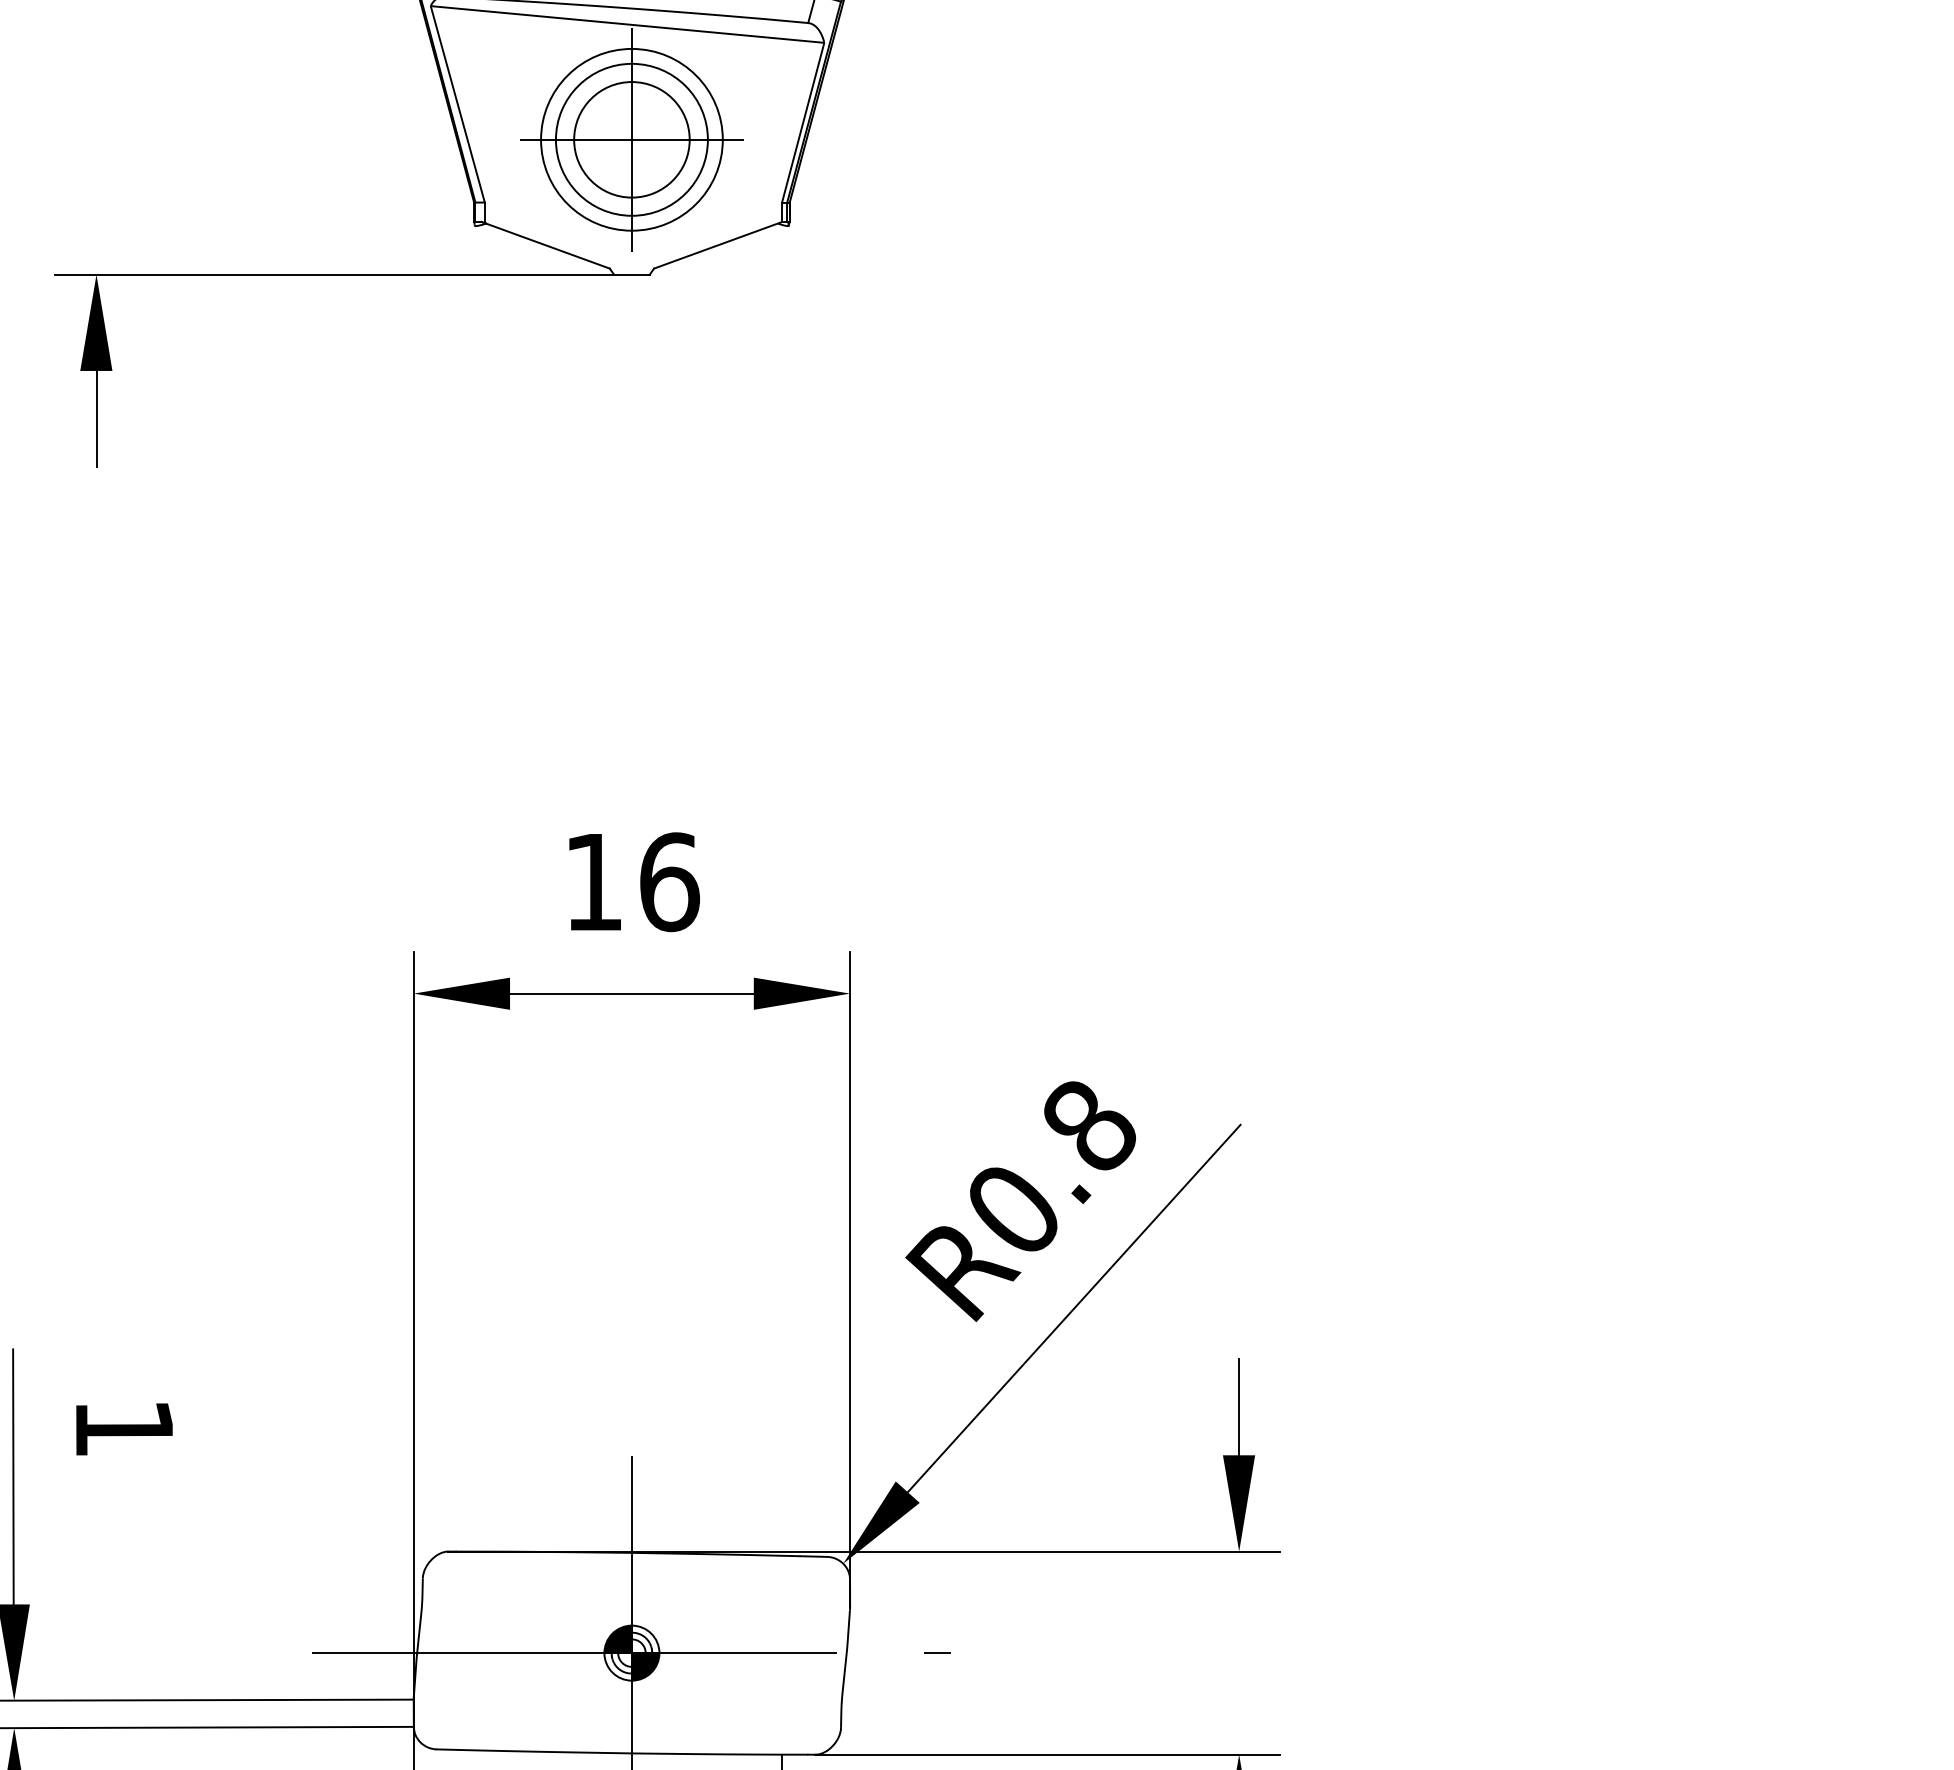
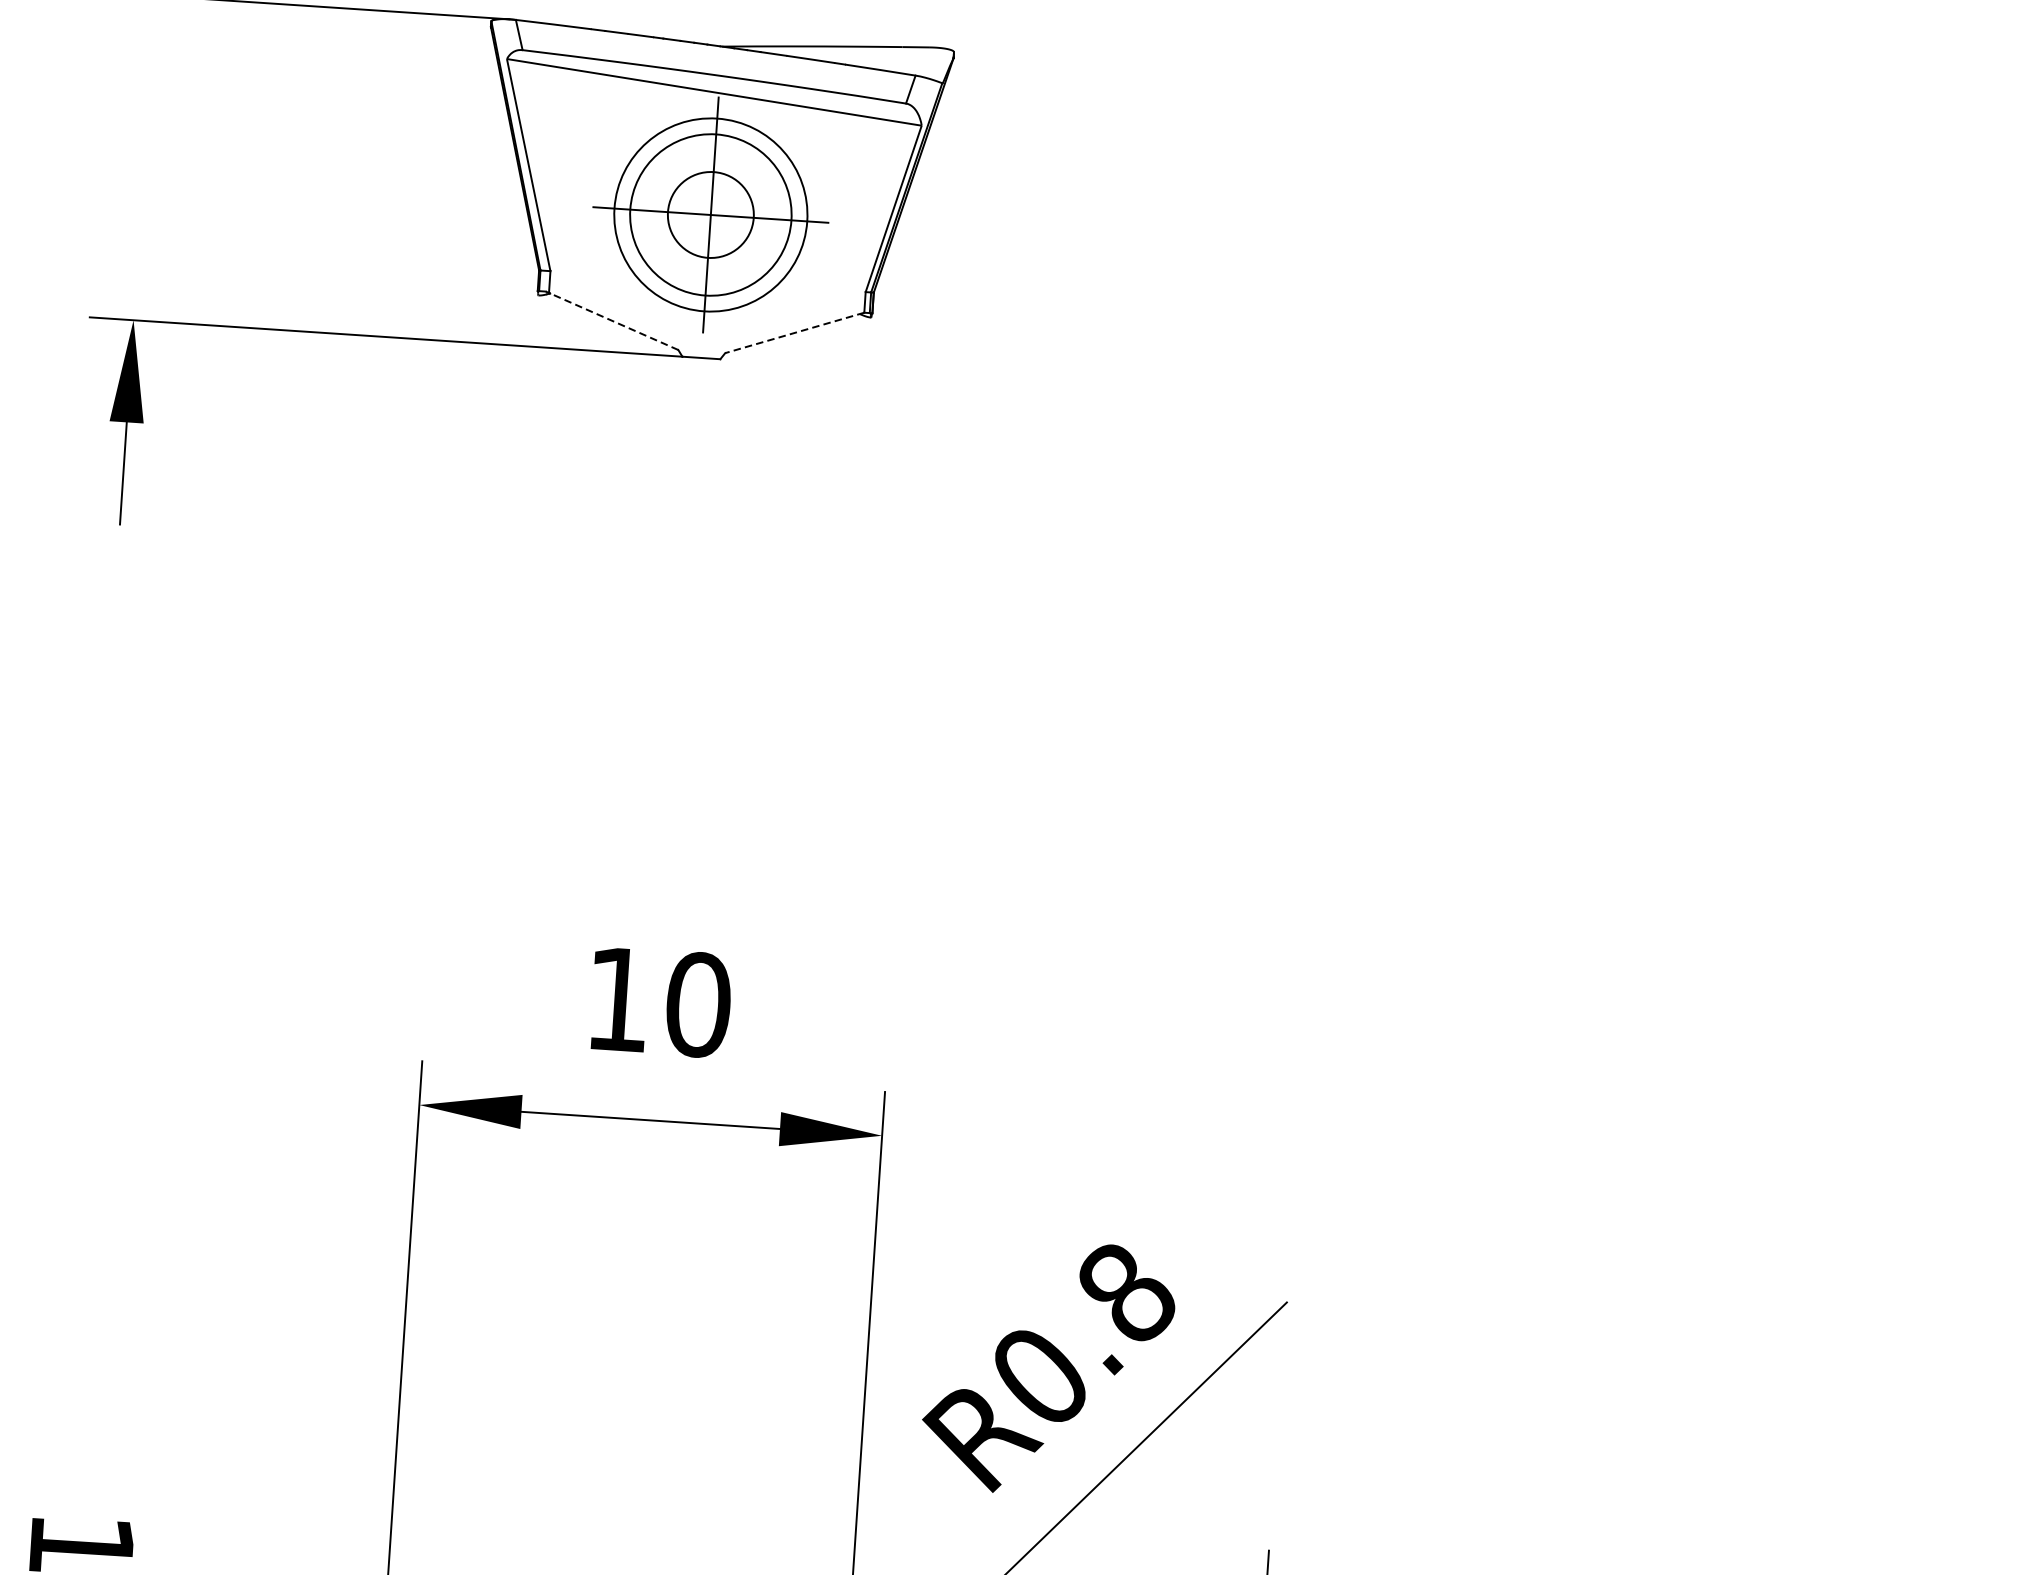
circle: (631, 139) -> (710, 214), size x0.7
line: (545, 245) -> (611, 320), solid -> dashed
line: (717, 245) -> (794, 333), solid -> dashed
text: (669, 882) -> (698, 1005), 16 -> 10

